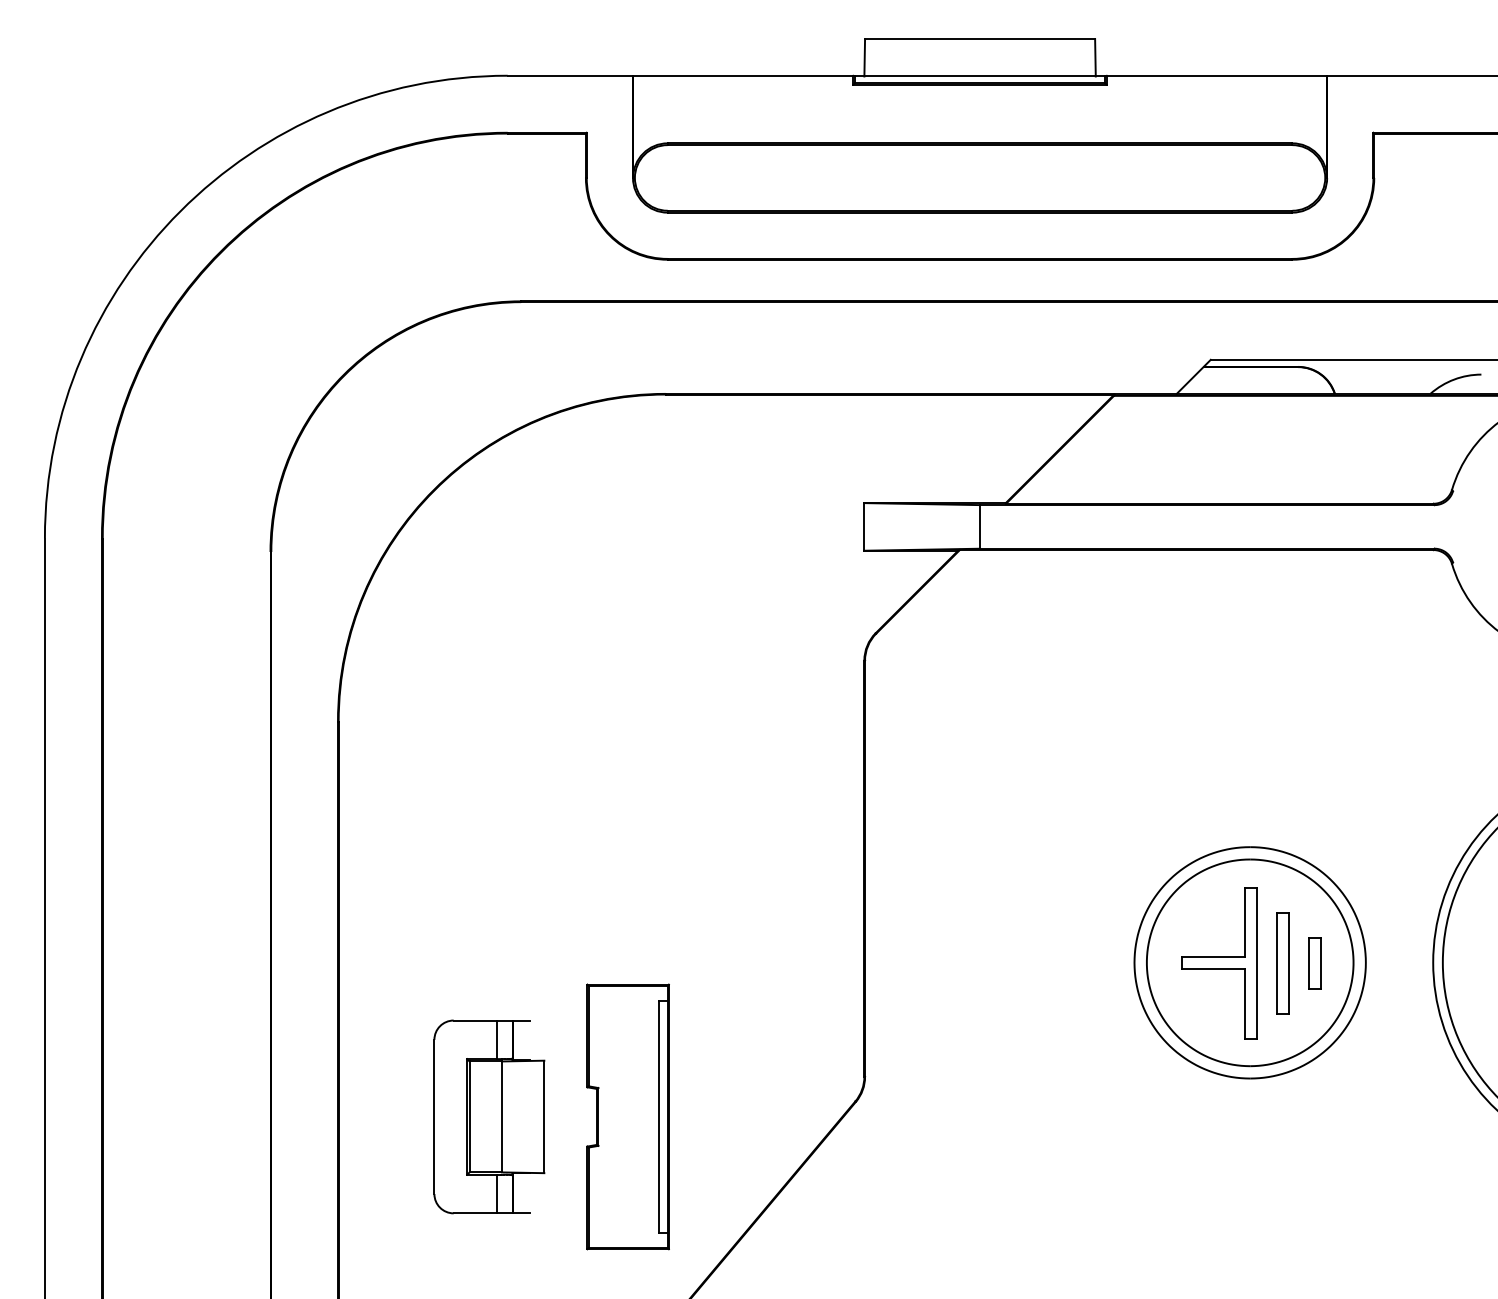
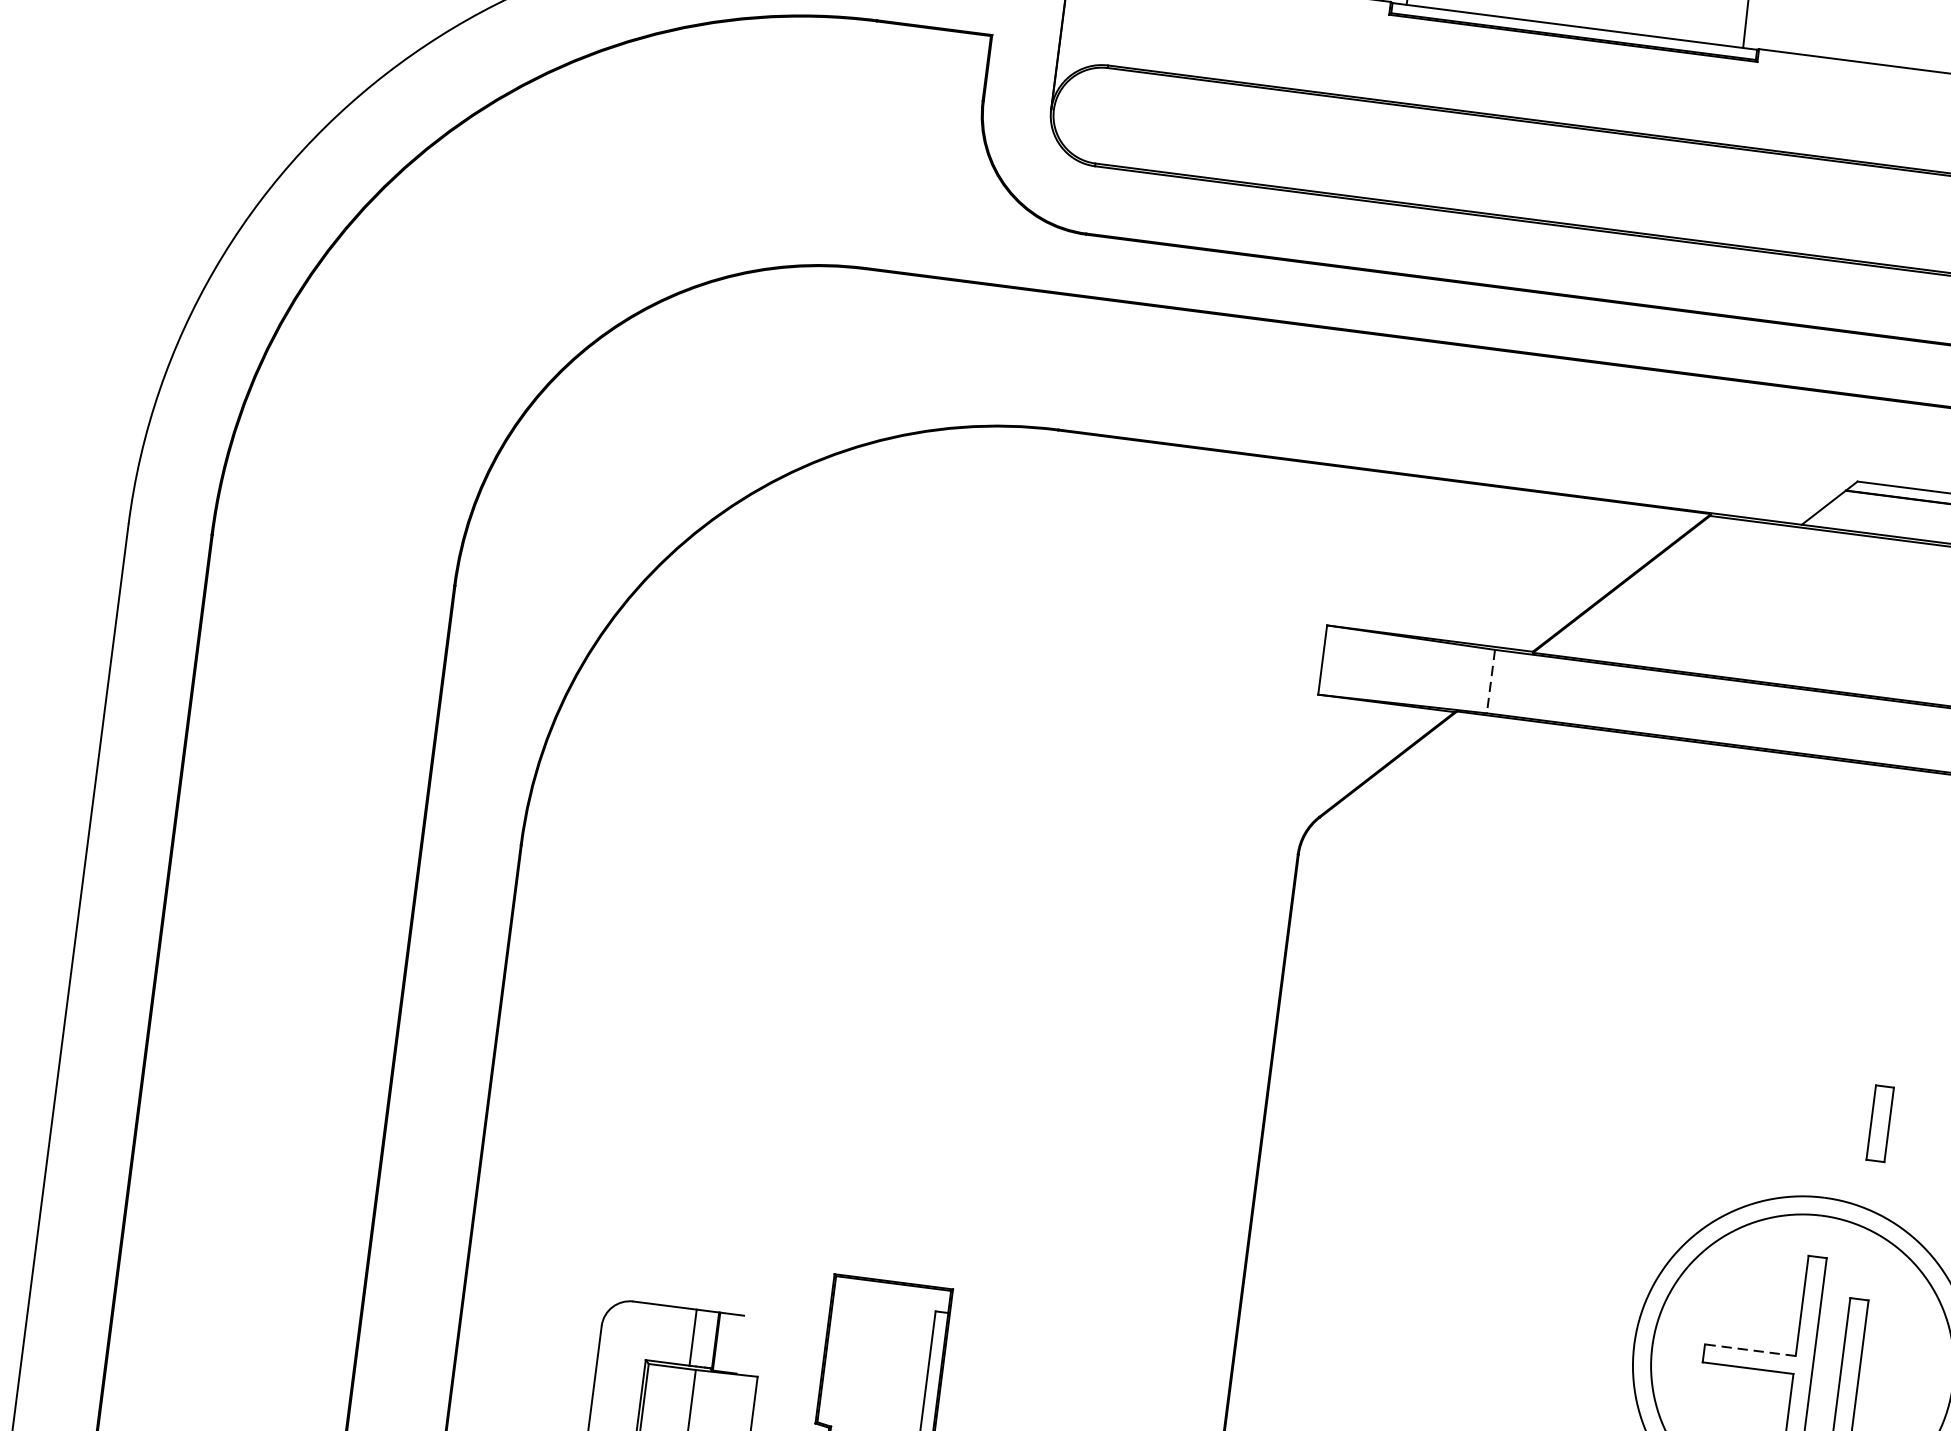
line: (980, 526) -> (1491, 681), solid -> dashed
line: (1213, 956) -> (1750, 1349), solid -> dashed
part: (1314, 963) -> (1879, 1124), moved

